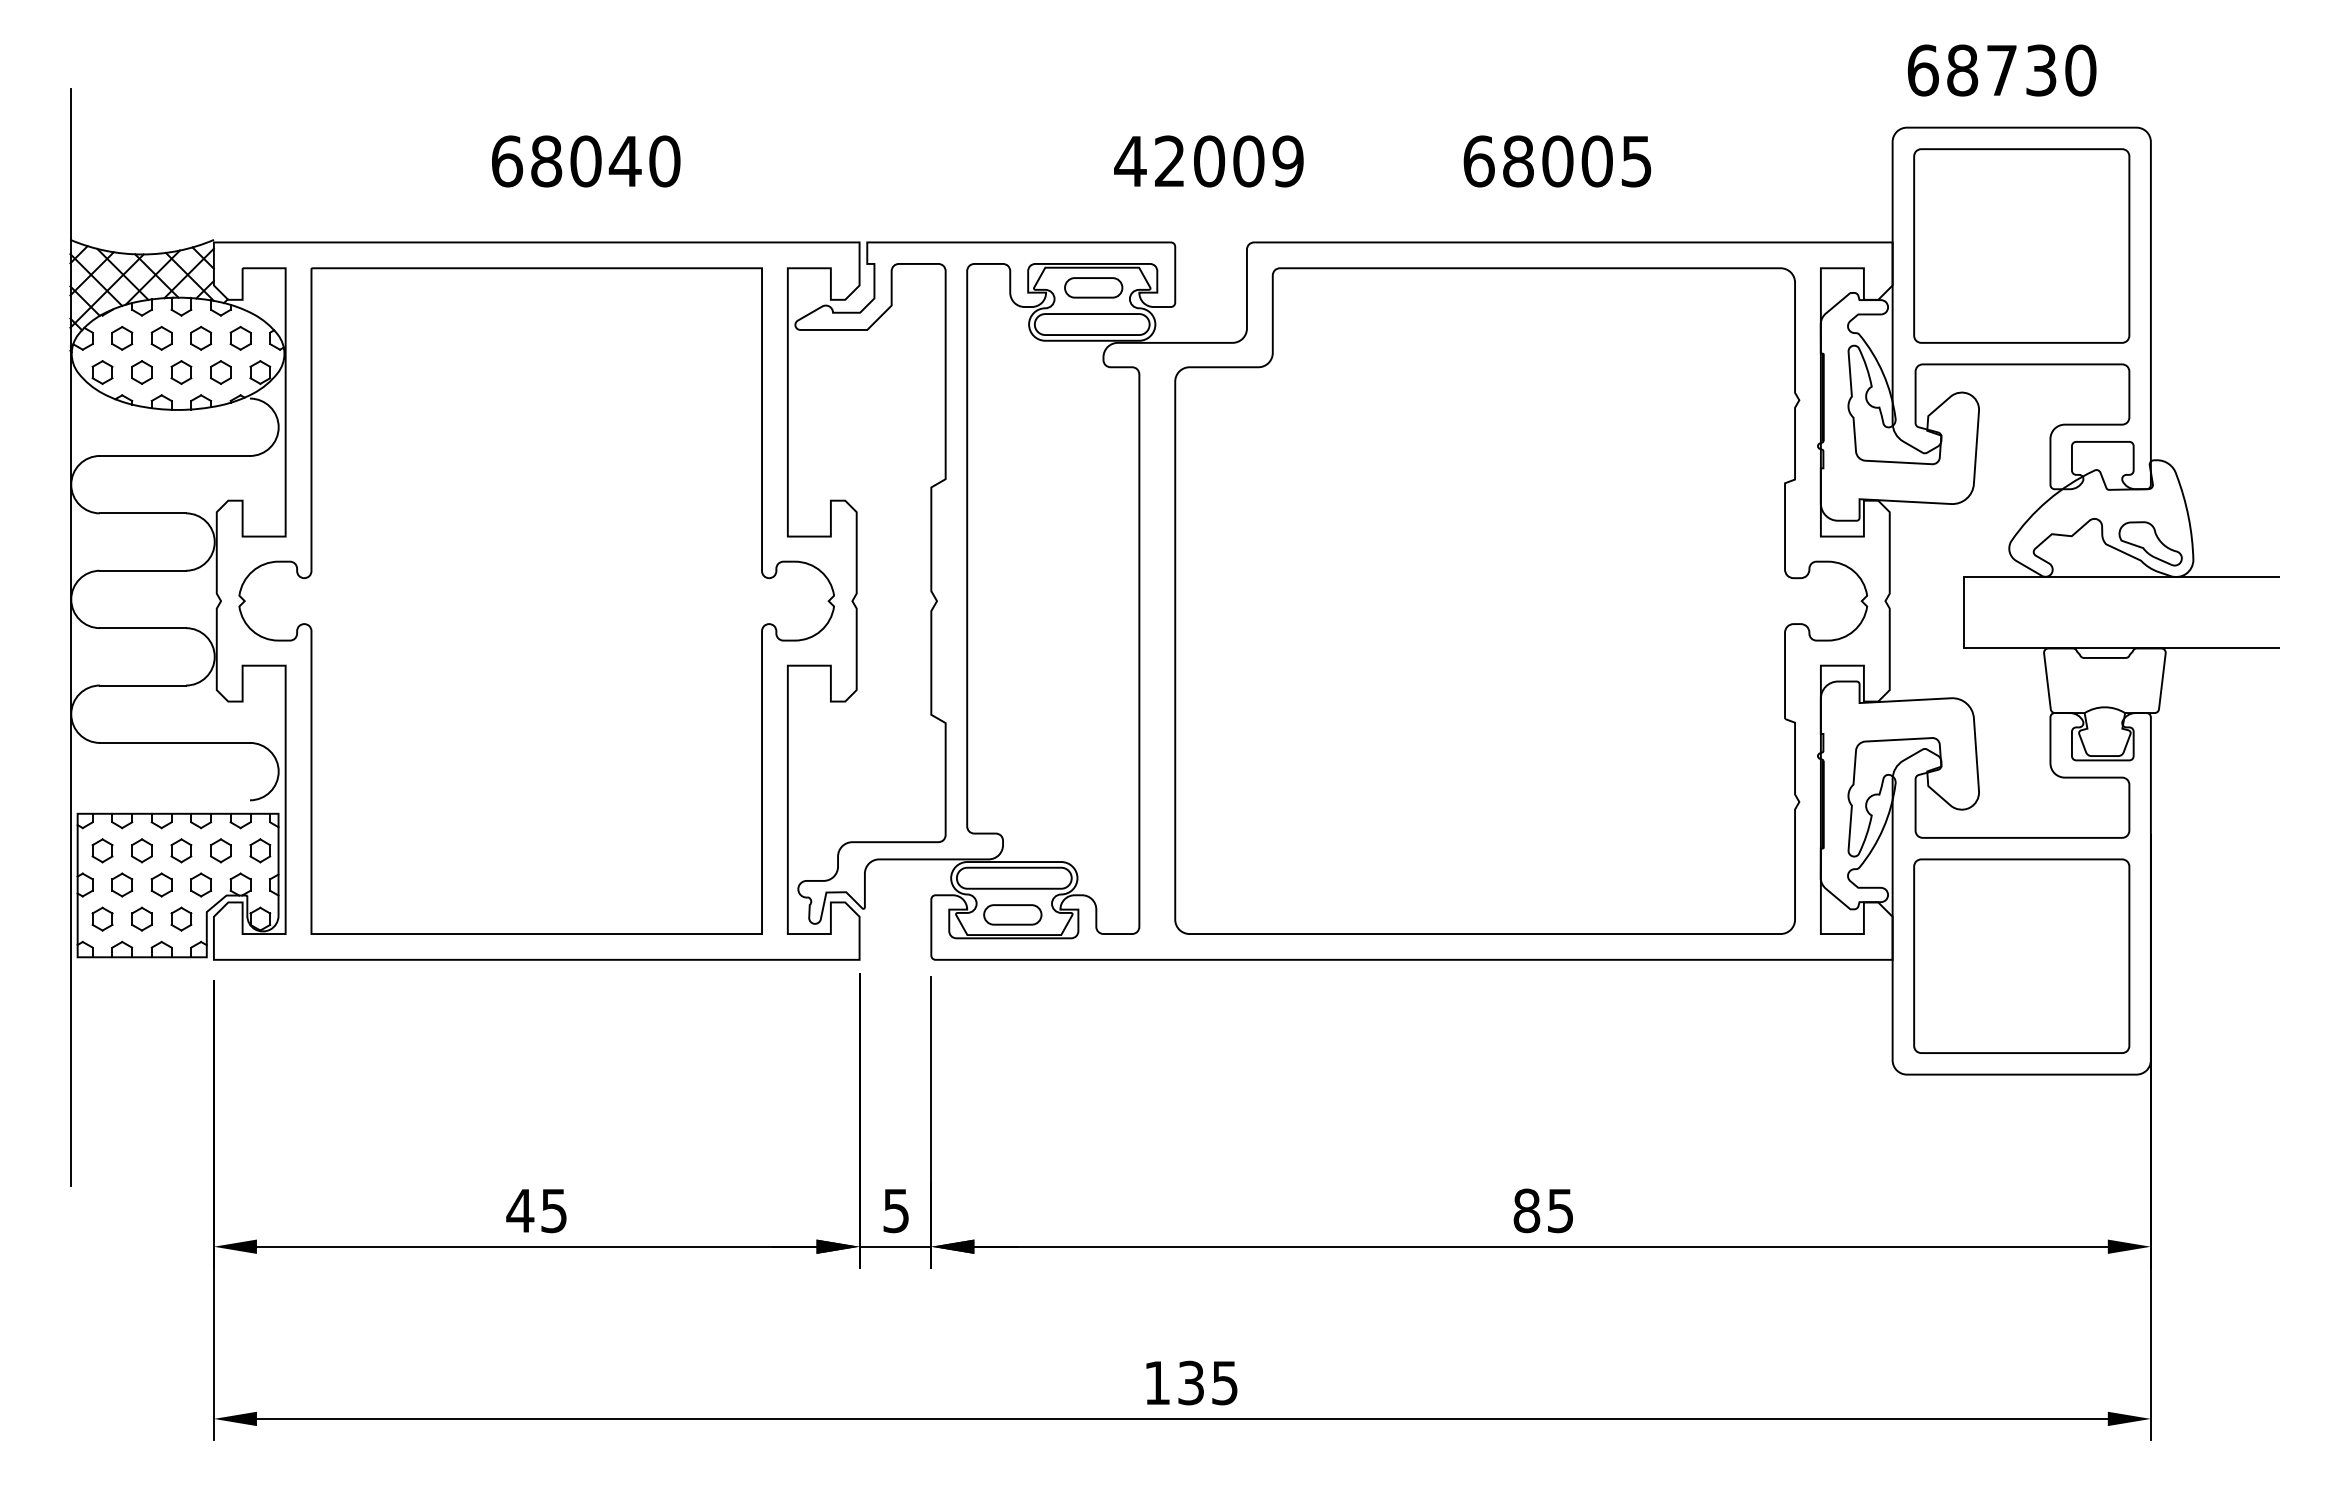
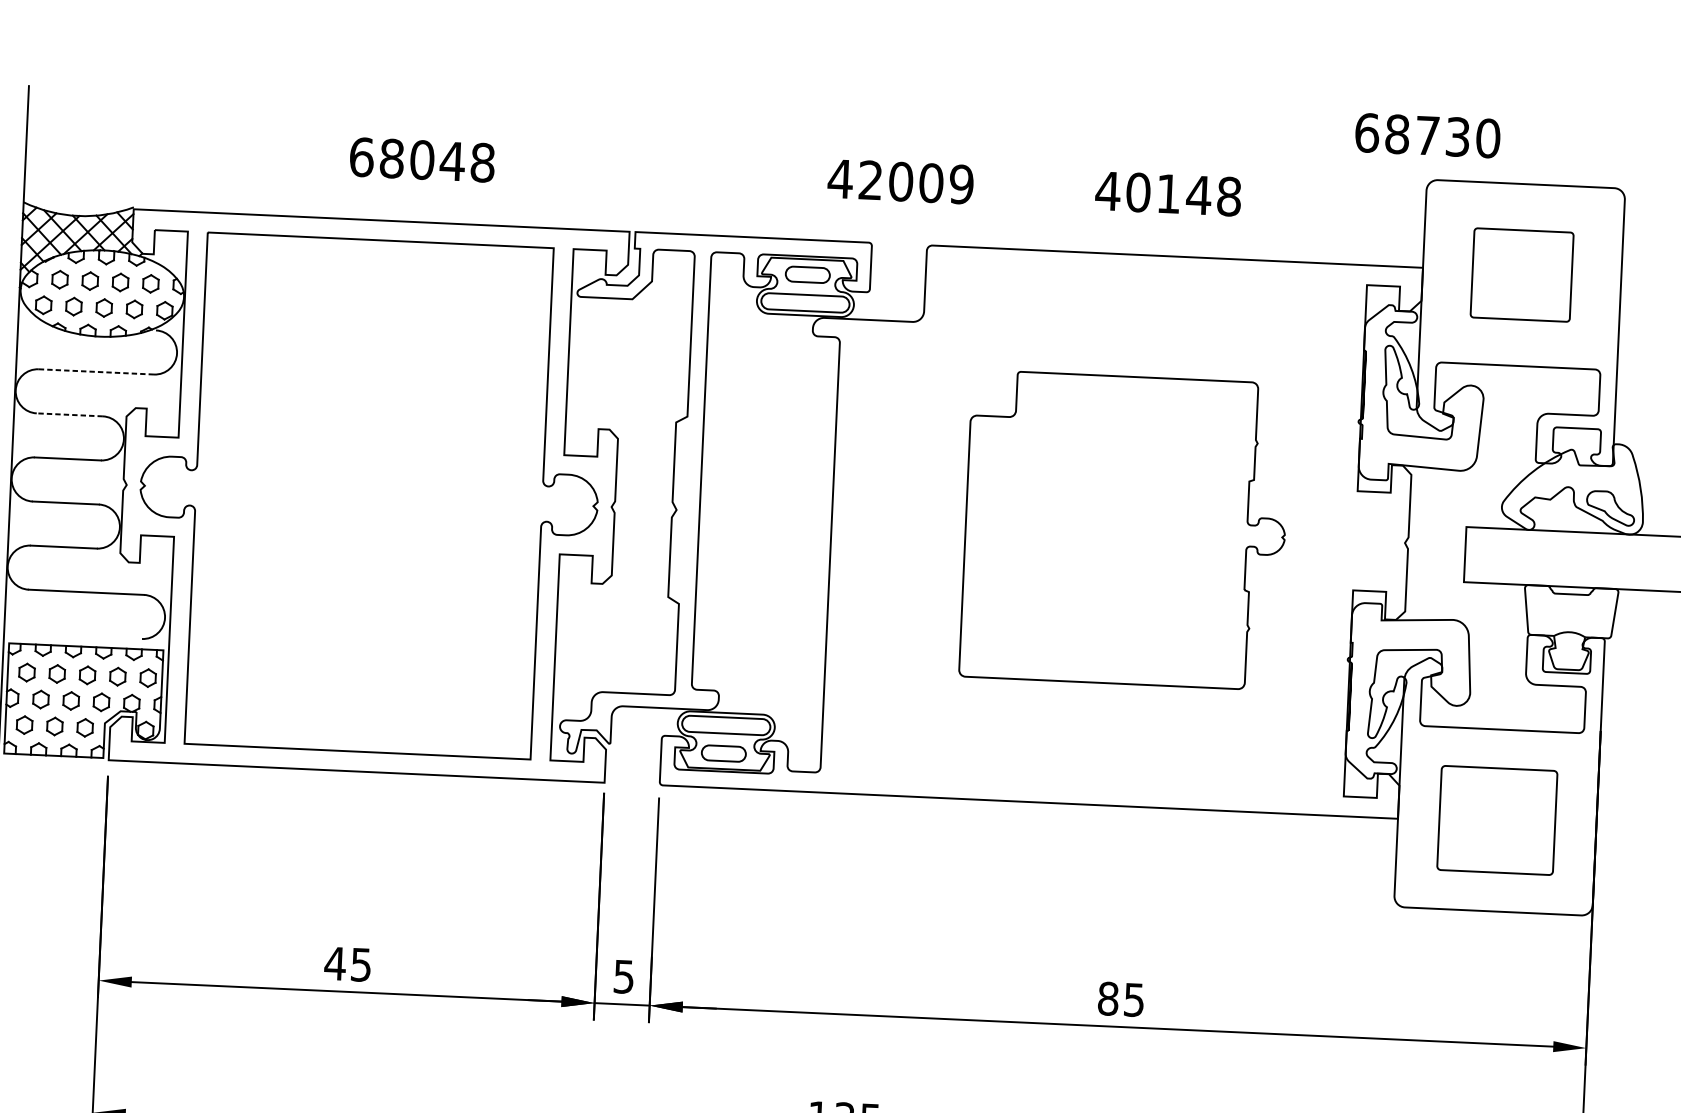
text: (2001, 70) -> (1427, 135), moved
text: (664, 161) -> (482, 162), 68040 -> 68048
text: (1557, 161) -> (1168, 193), 68005 -> 40148
part: (2021, 245) -> (1521, 274), size x0.6
line: (175, 455) -> (96, 371), solid -> dashed
line: (142, 513) -> (69, 414), solid -> dashed
part: (1521, 600) -> (1125, 529), size x0.6
part: (2021, 955) -> (1497, 819), size x0.7

